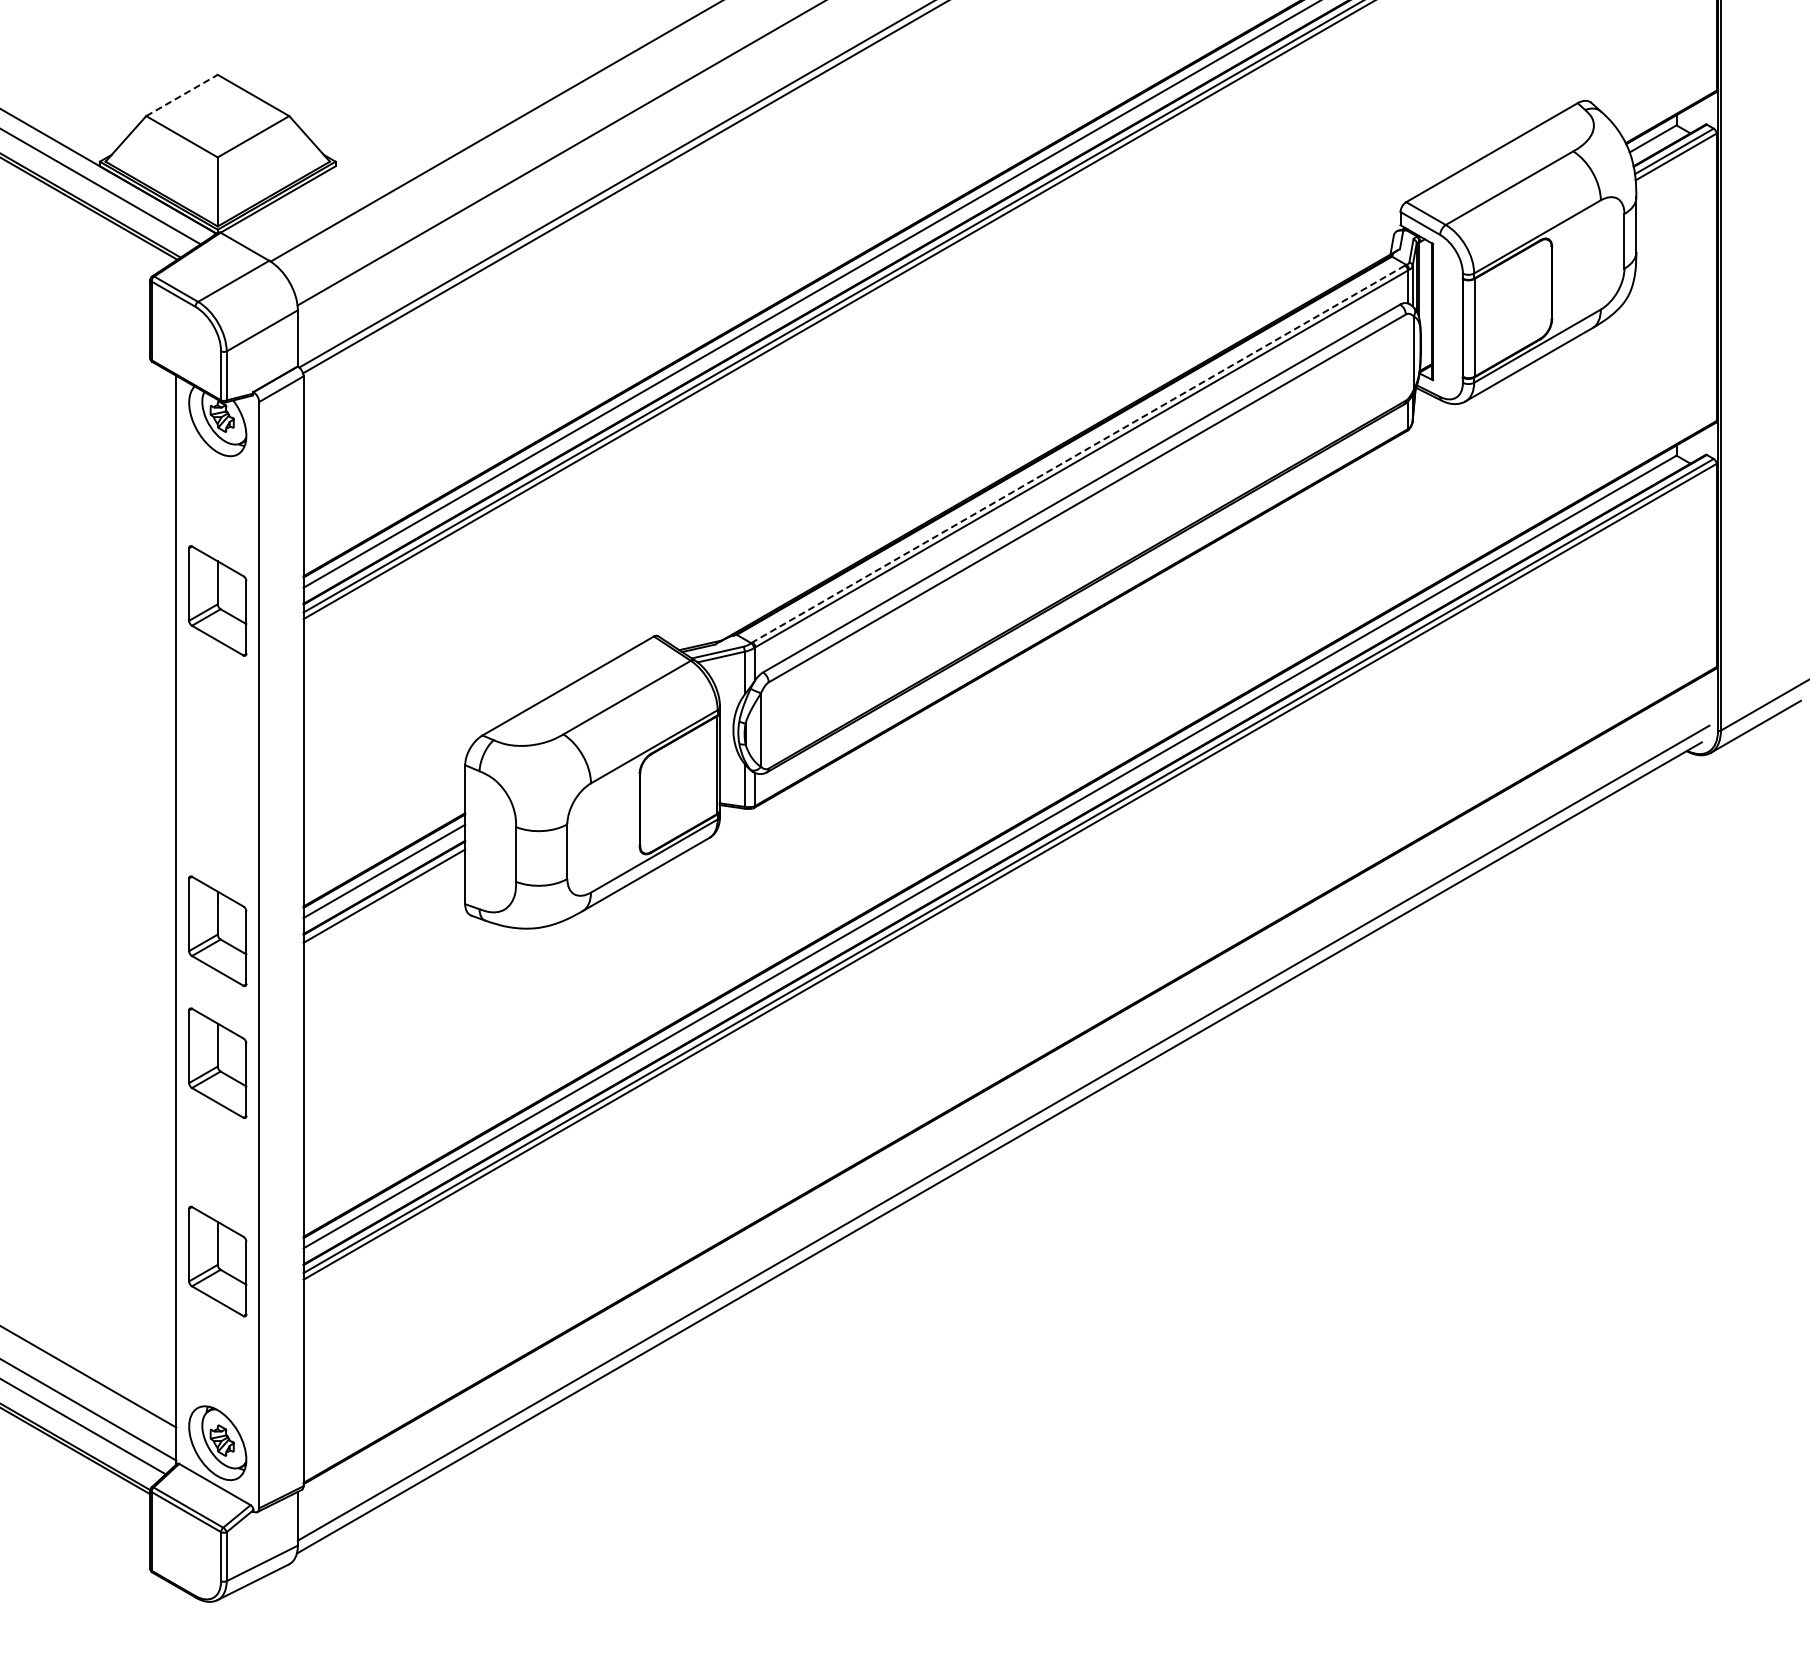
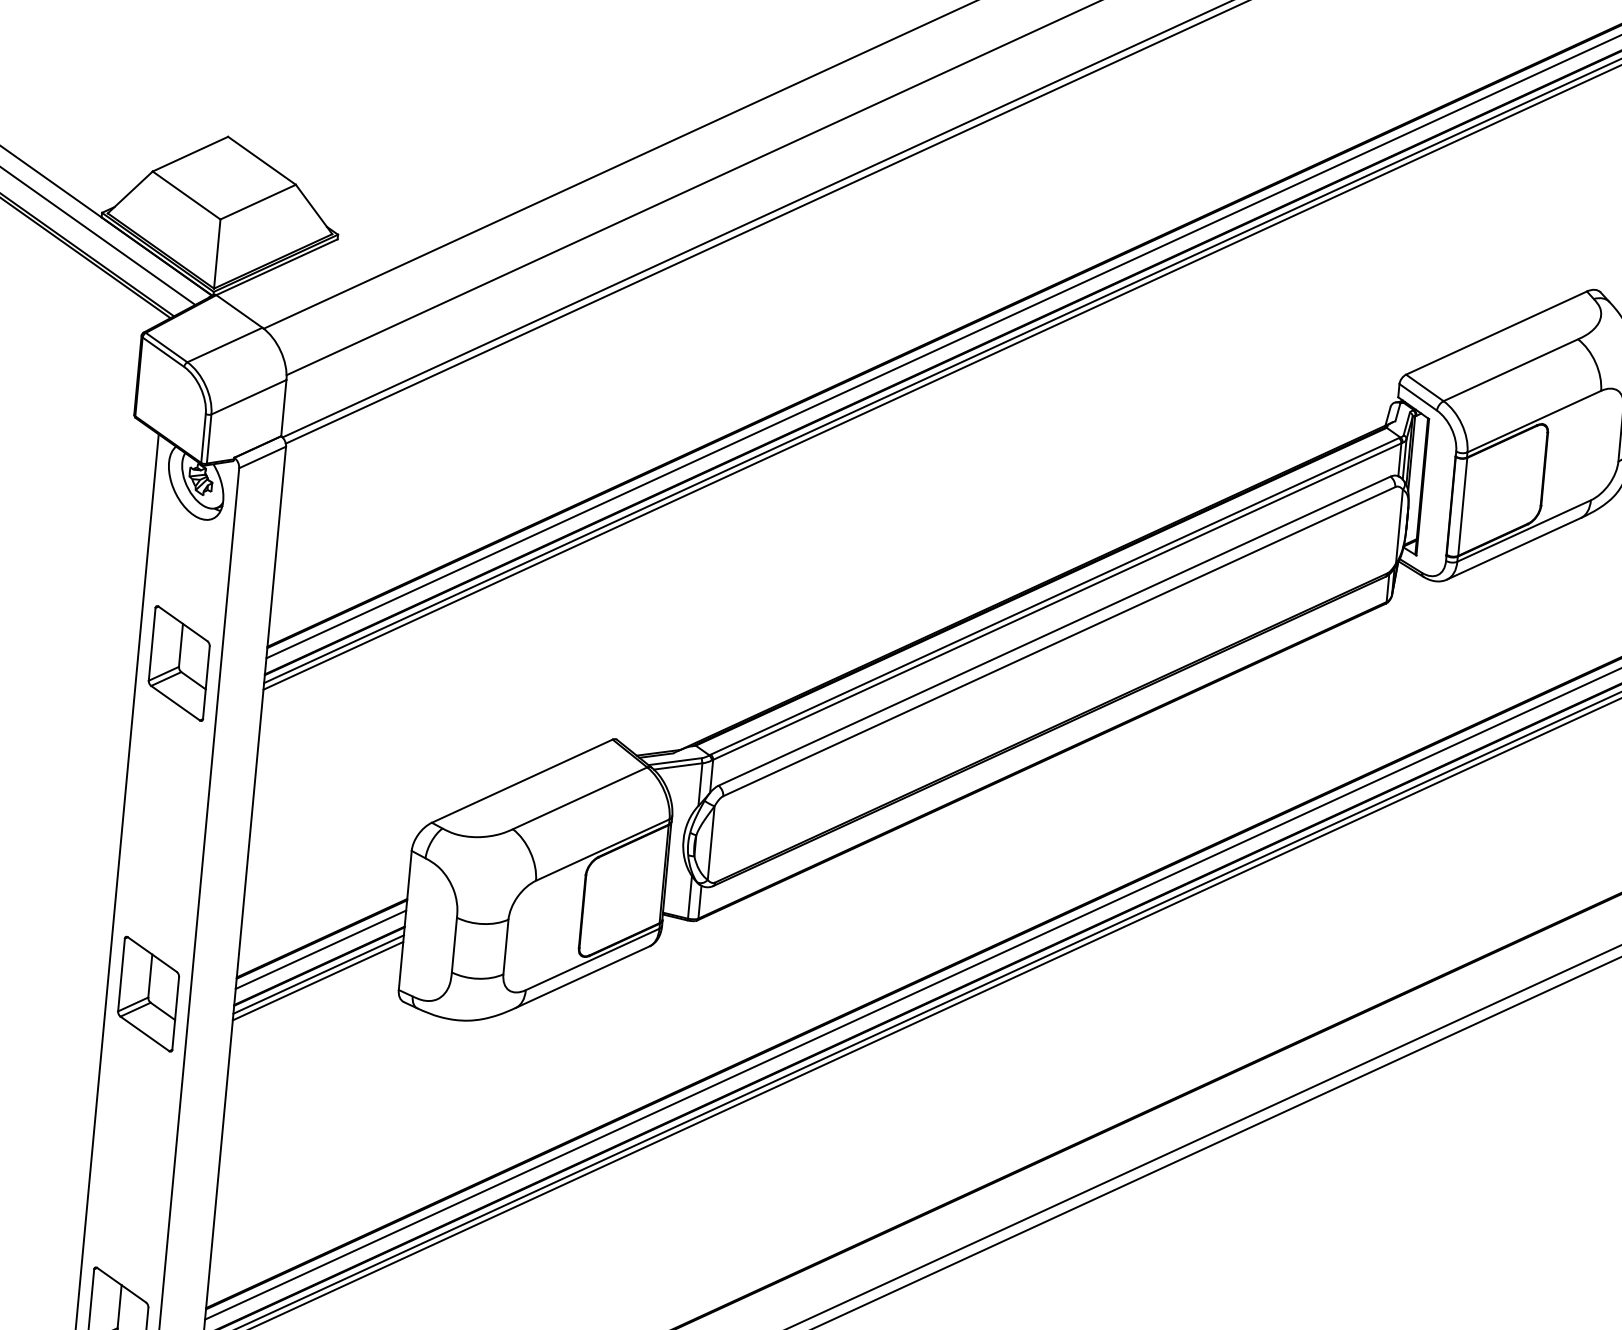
line: (182, 95) -> (190, 154), dashed -> solid
line: (1078, 454) -> (1054, 596), dashed -> solid
line: (384, 902) -> (318, 980), added
part: (217, 1062) -> (136, 1125), removed

